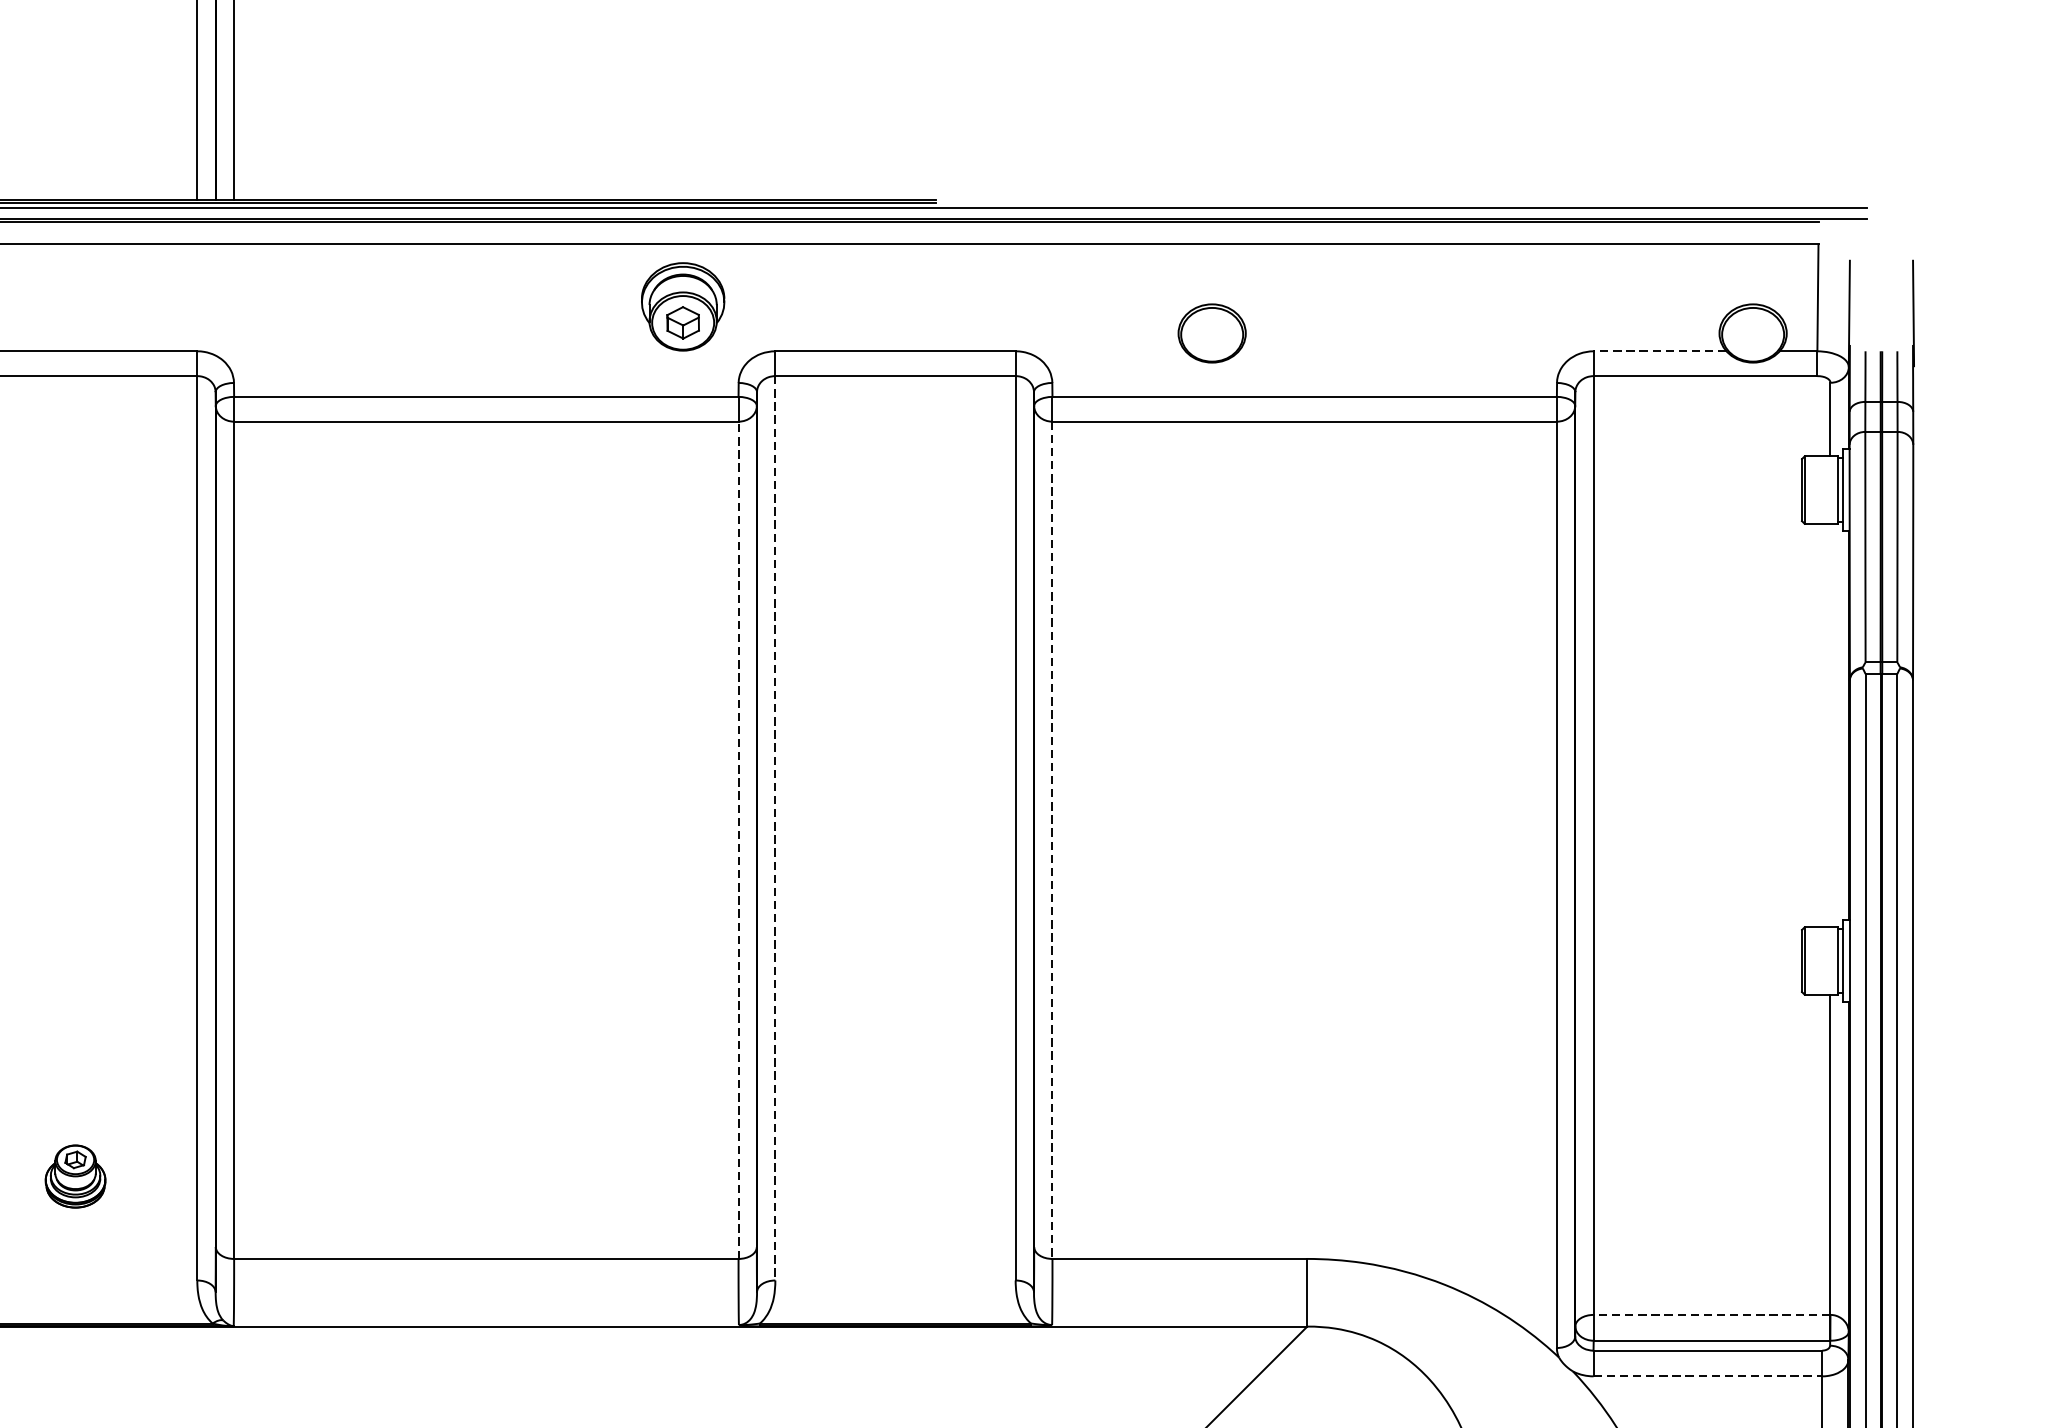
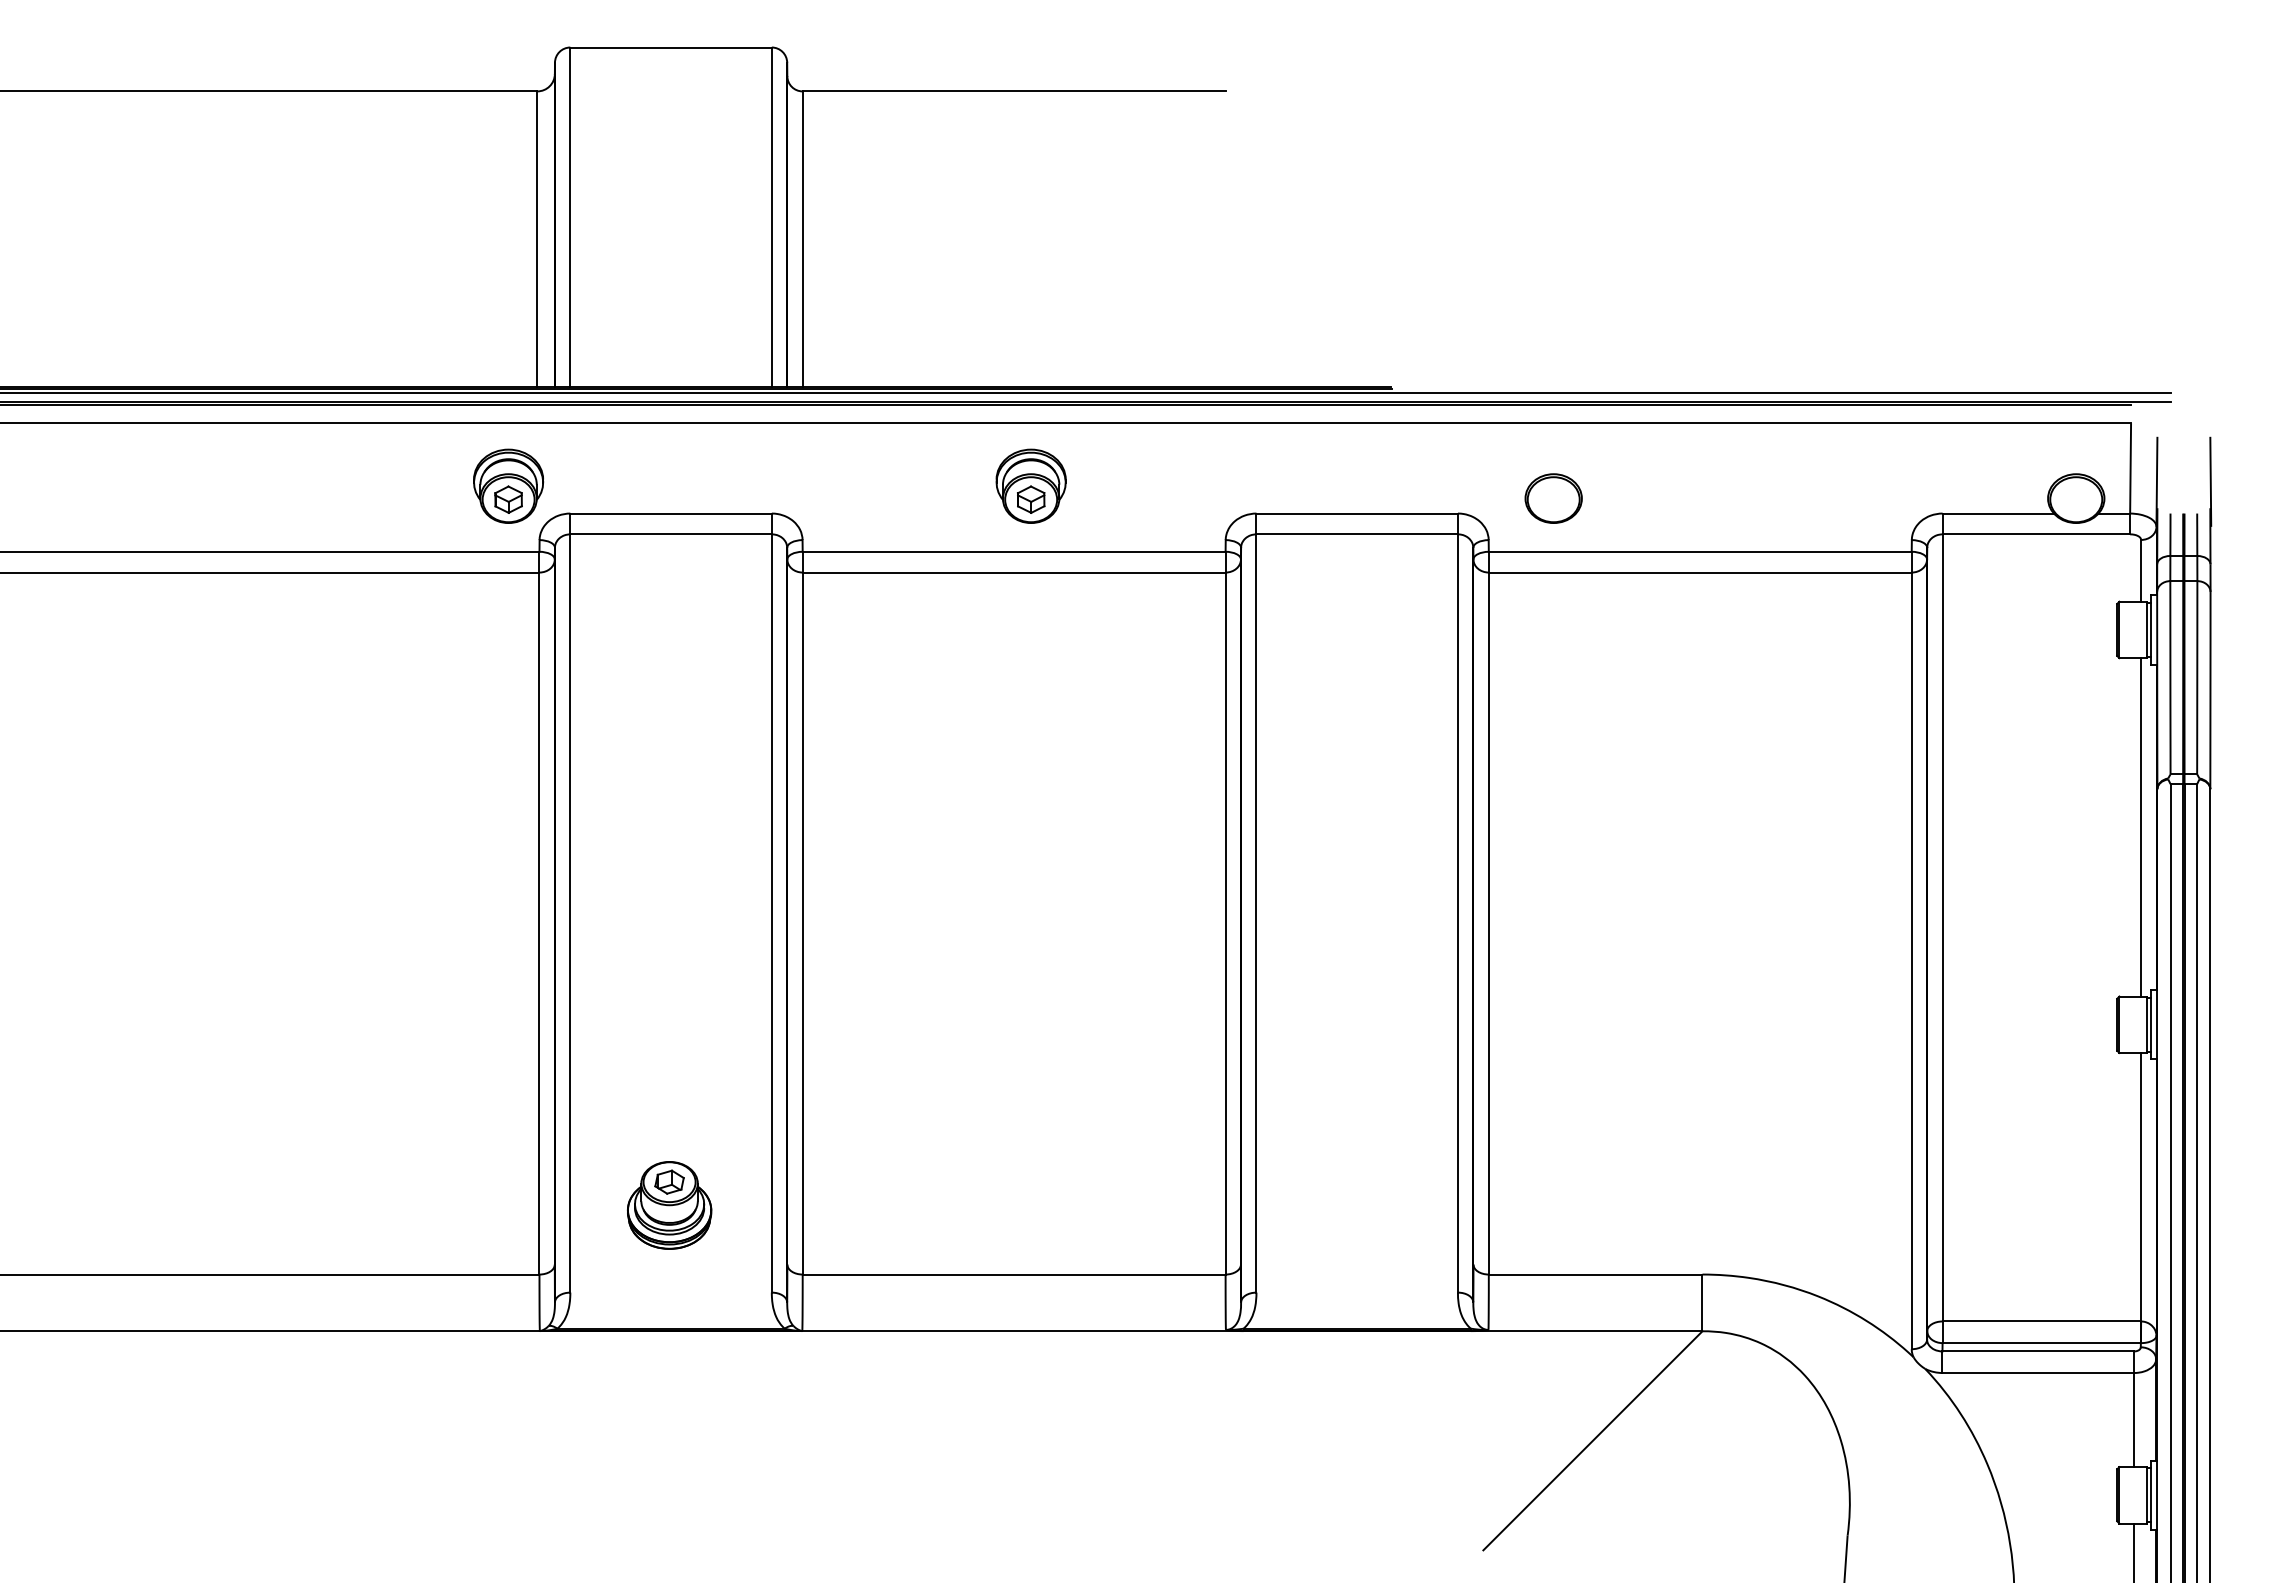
part: (682, 305) -> (1030, 485), moved
part: (1211, 333) -> (1553, 498), moved
line: (1660, 351) -> (1998, 513), dashed -> solid
line: (1830, 725) -> (2141, 827), added
line: (775, 828) -> (1256, 913), dashed -> solid
line: (738, 840) -> (1225, 923), dashed -> solid
line: (1052, 840) -> (1488, 923), dashed -> solid
part: (75, 1176) -> (669, 1205), size x1.67
line: (1711, 1314) -> (2041, 1321), dashed -> solid
line: (1708, 1376) -> (2038, 1373), dashed -> solid

